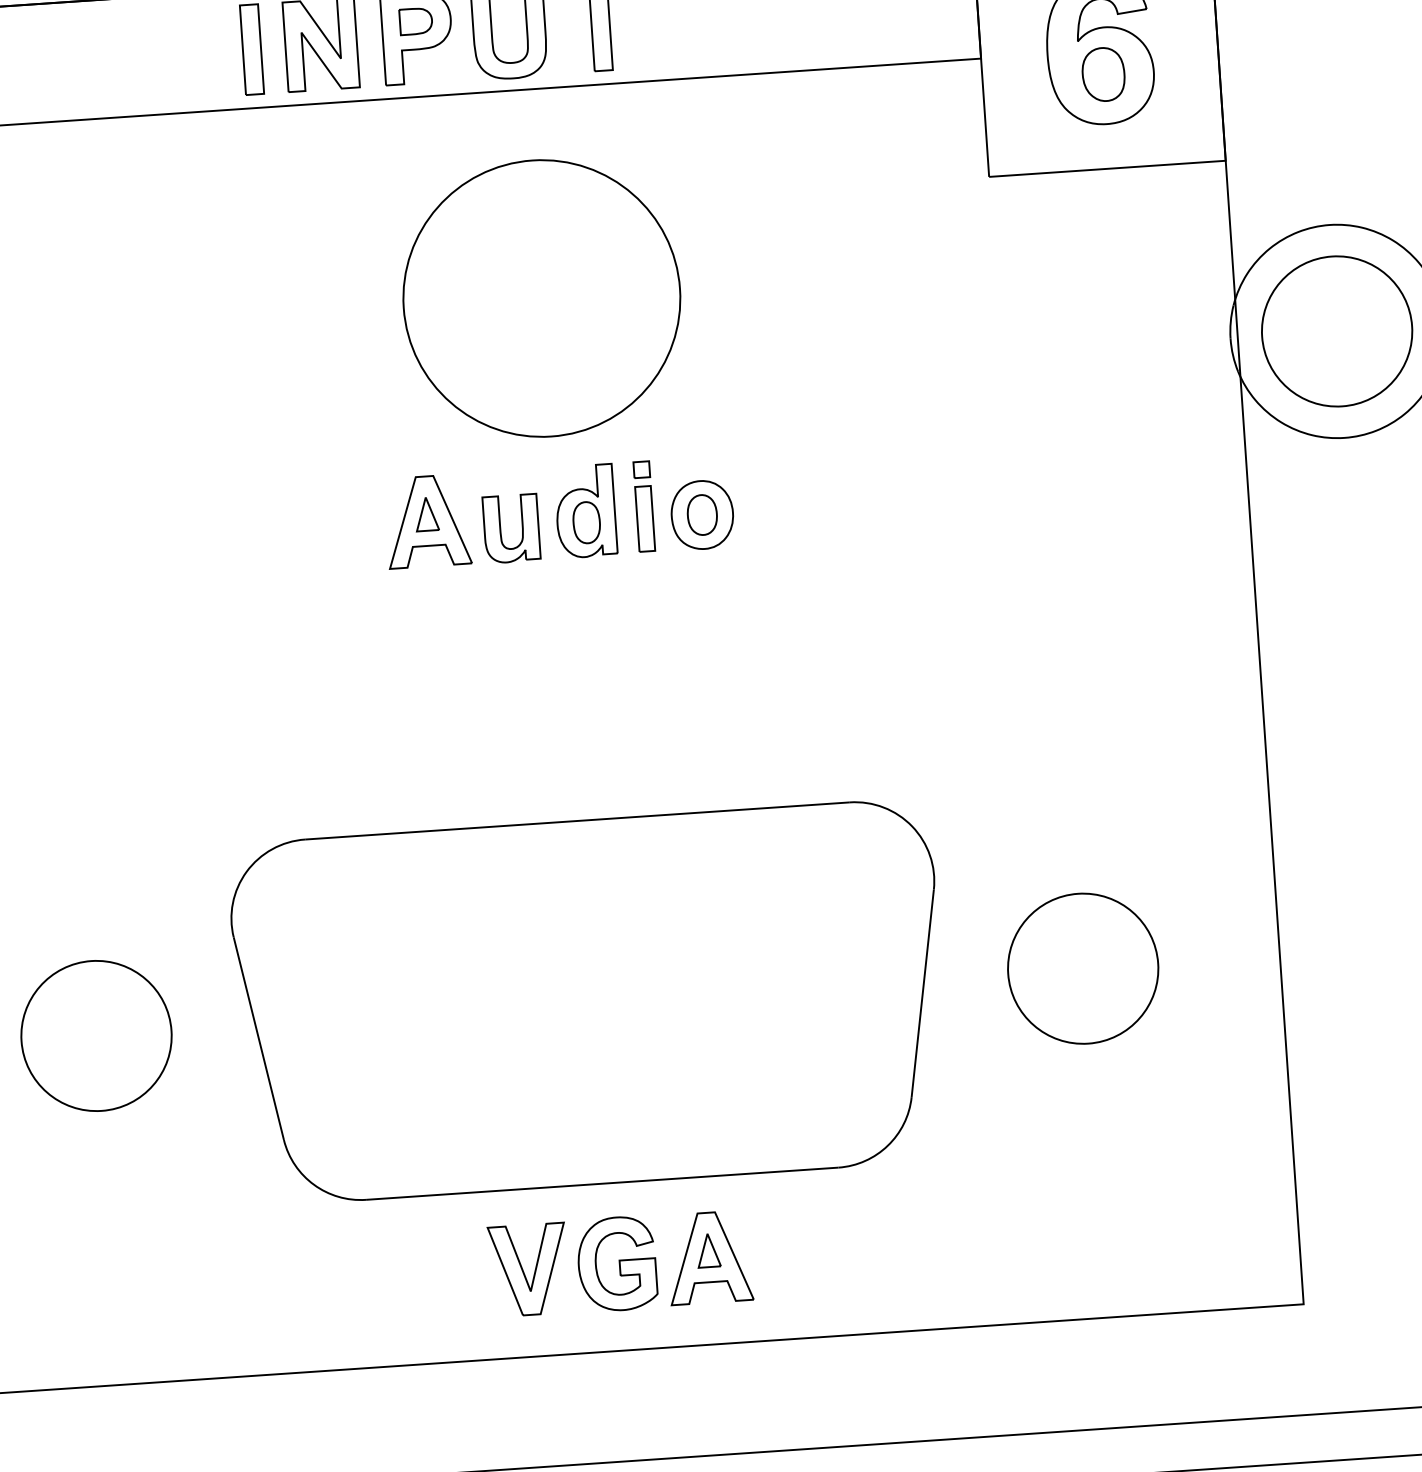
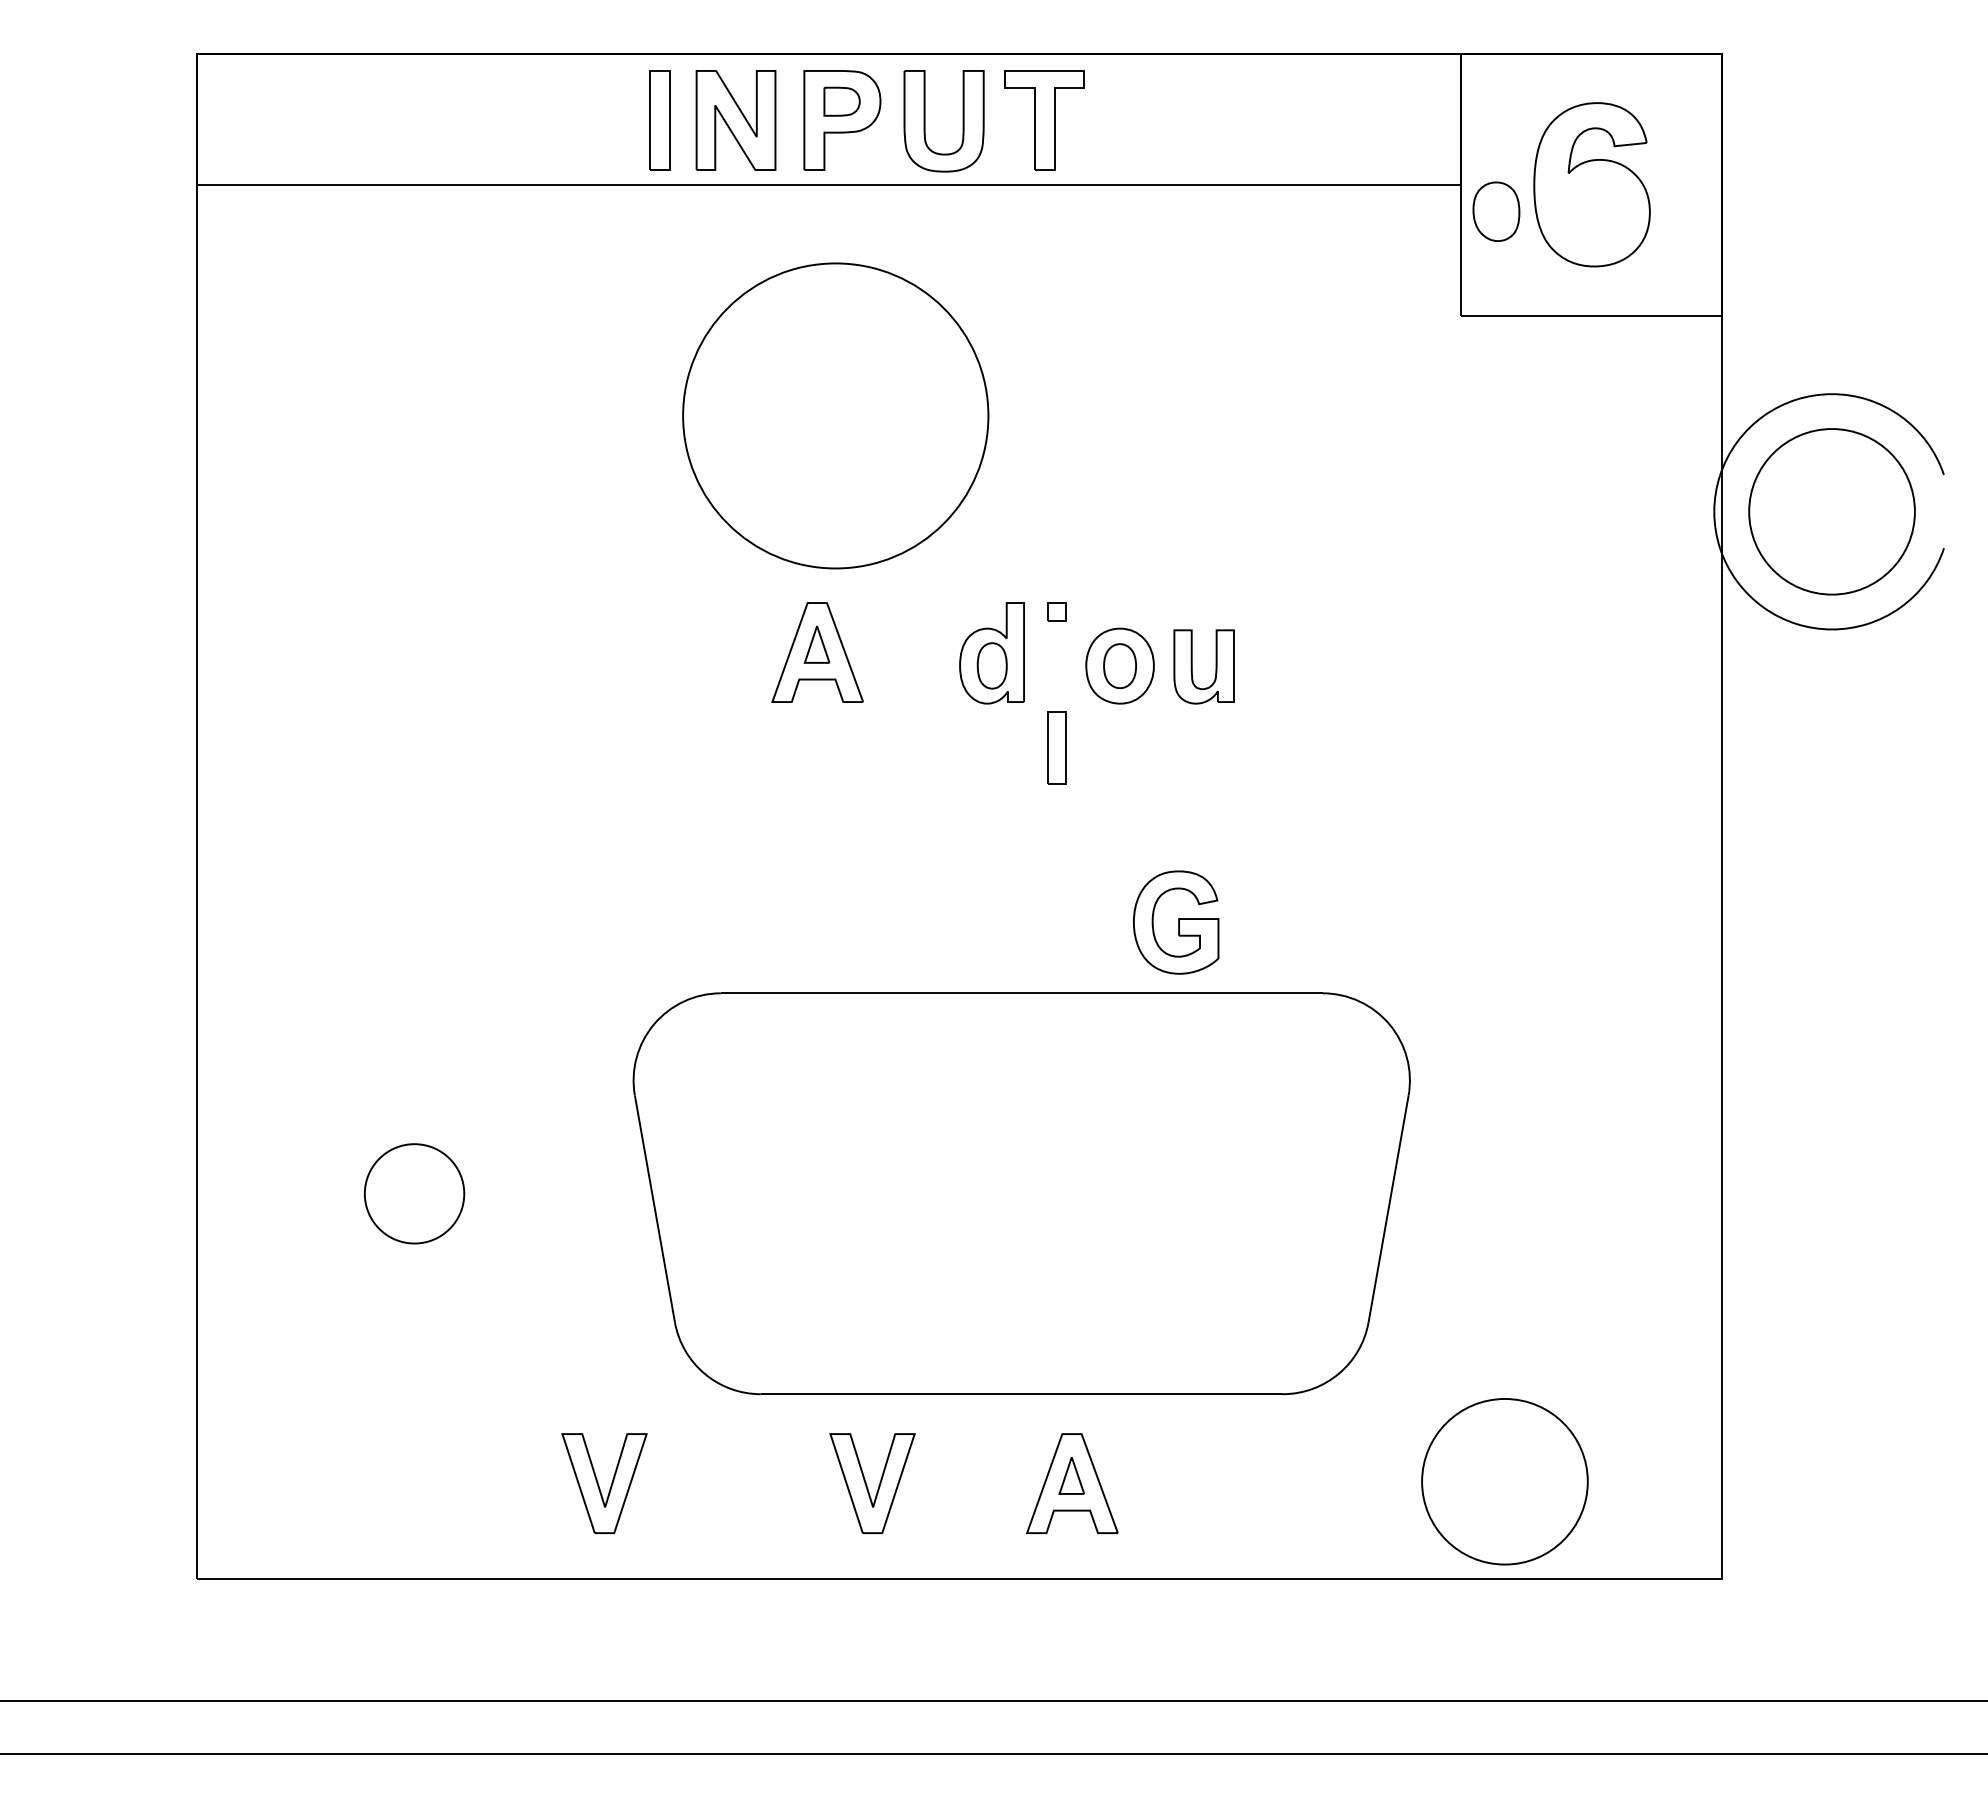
part: (1103, 74) -> (1496, 211), moved
part: (541, 298) -> (835, 415), moved
part: (644, 518) -> (1056, 747), moved
part: (500, 529) -> (1192, 666), moved
part: (1082, 968) -> (1504, 1481), moved
part: (589, 1002) -> (1021, 1193), moved
part: (96, 1035) -> (414, 1193), size x0.6
part: (617, 1263) -> (1176, 922), moved
part: (286, 1286) -> (604, 1483), added

